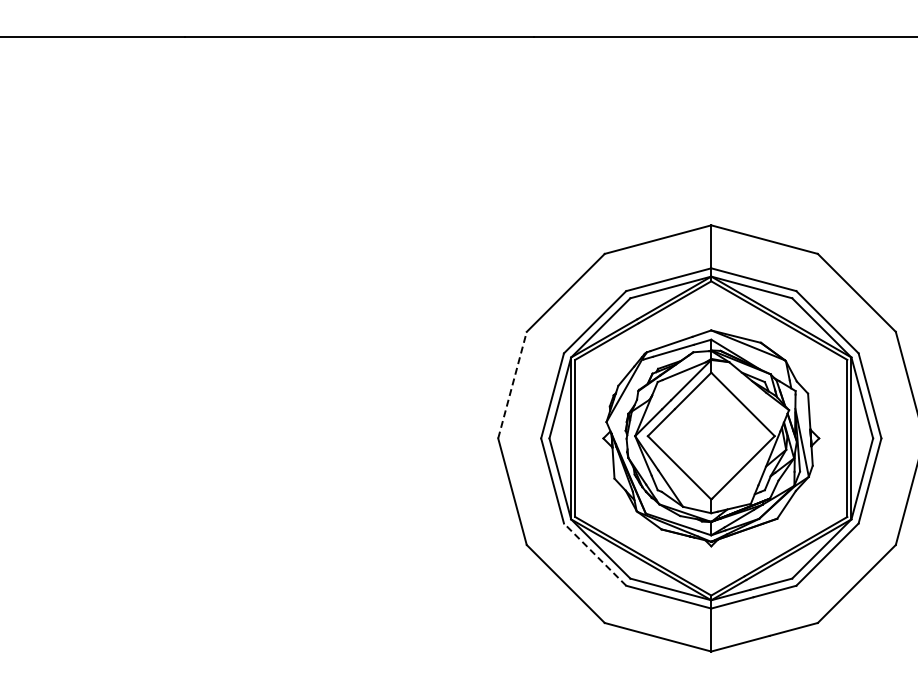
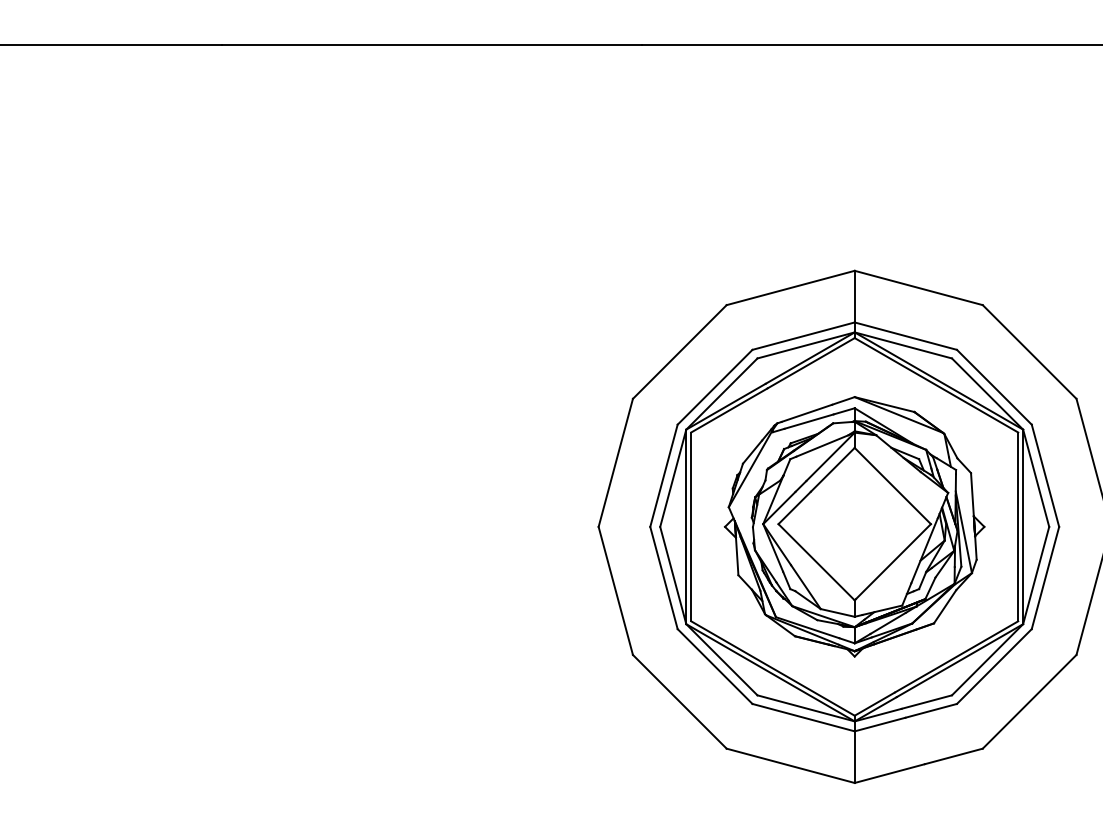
line: (512, 384) -> (615, 462), dashed -> solid
line: (594, 554) -> (714, 666), dashed -> solid

